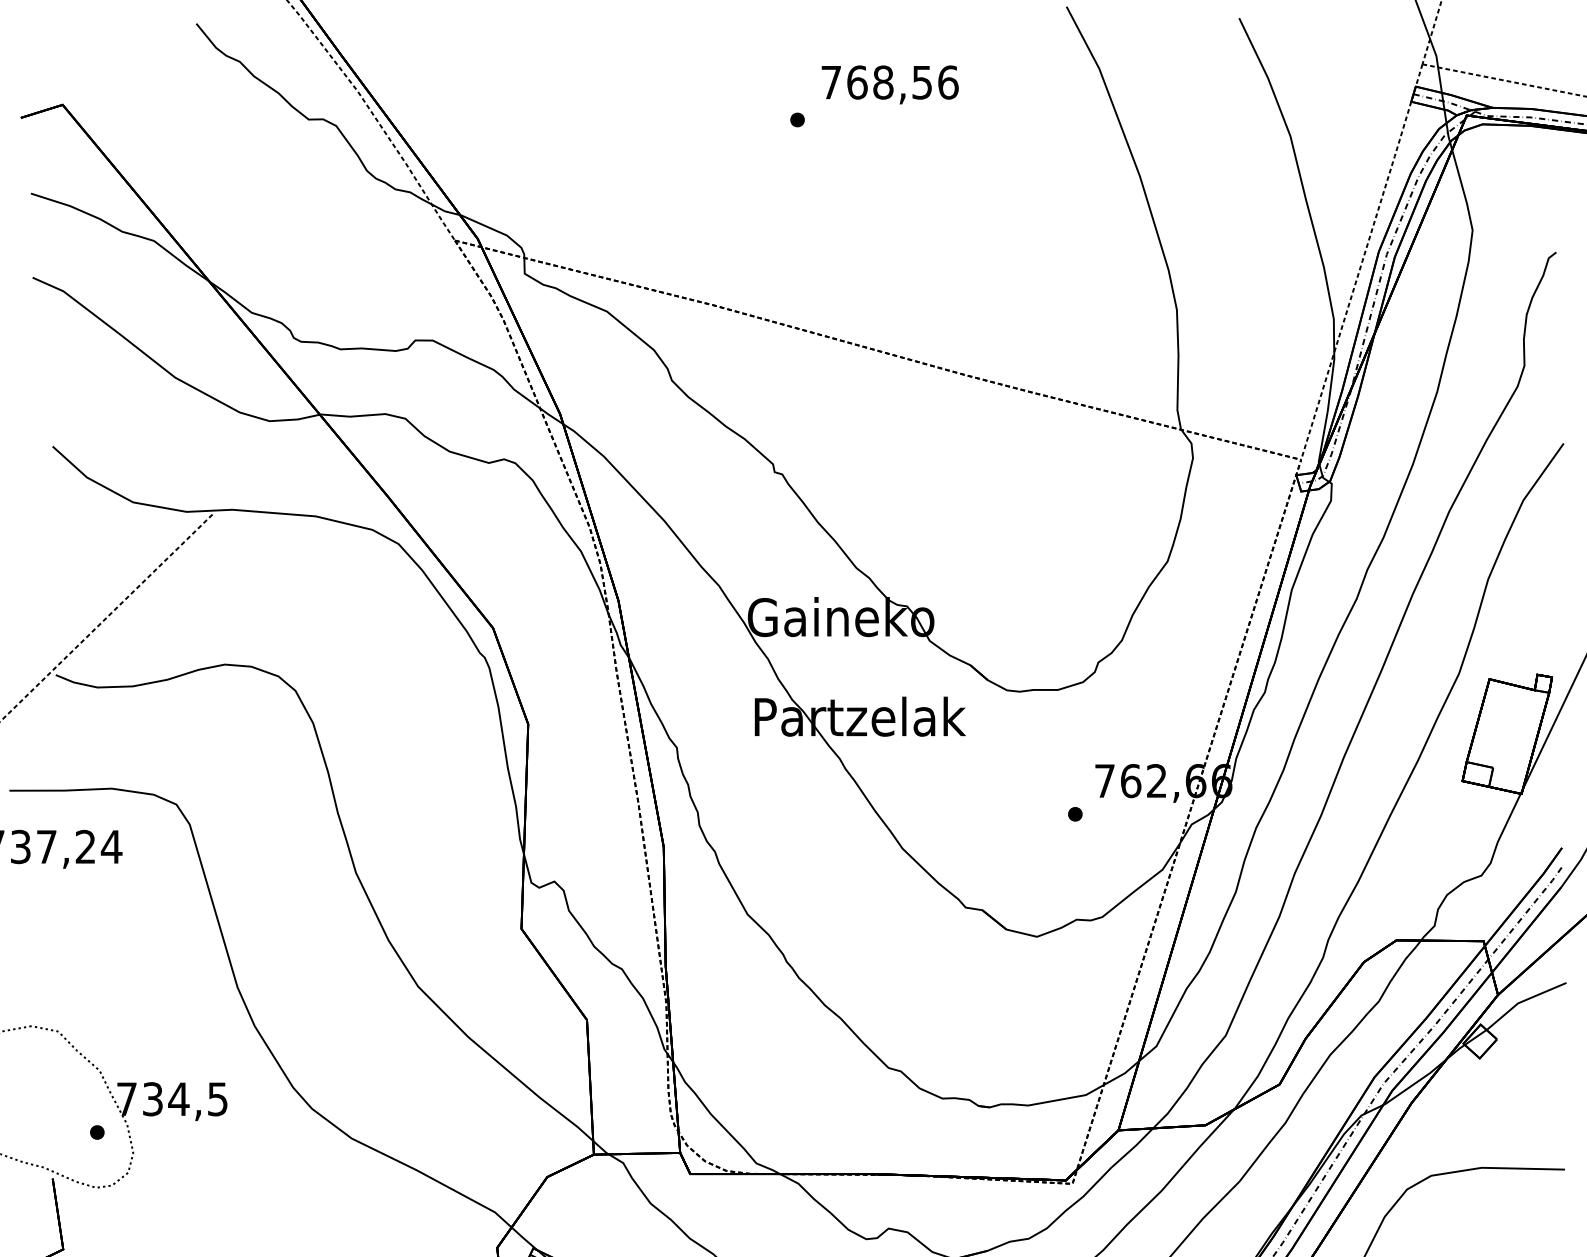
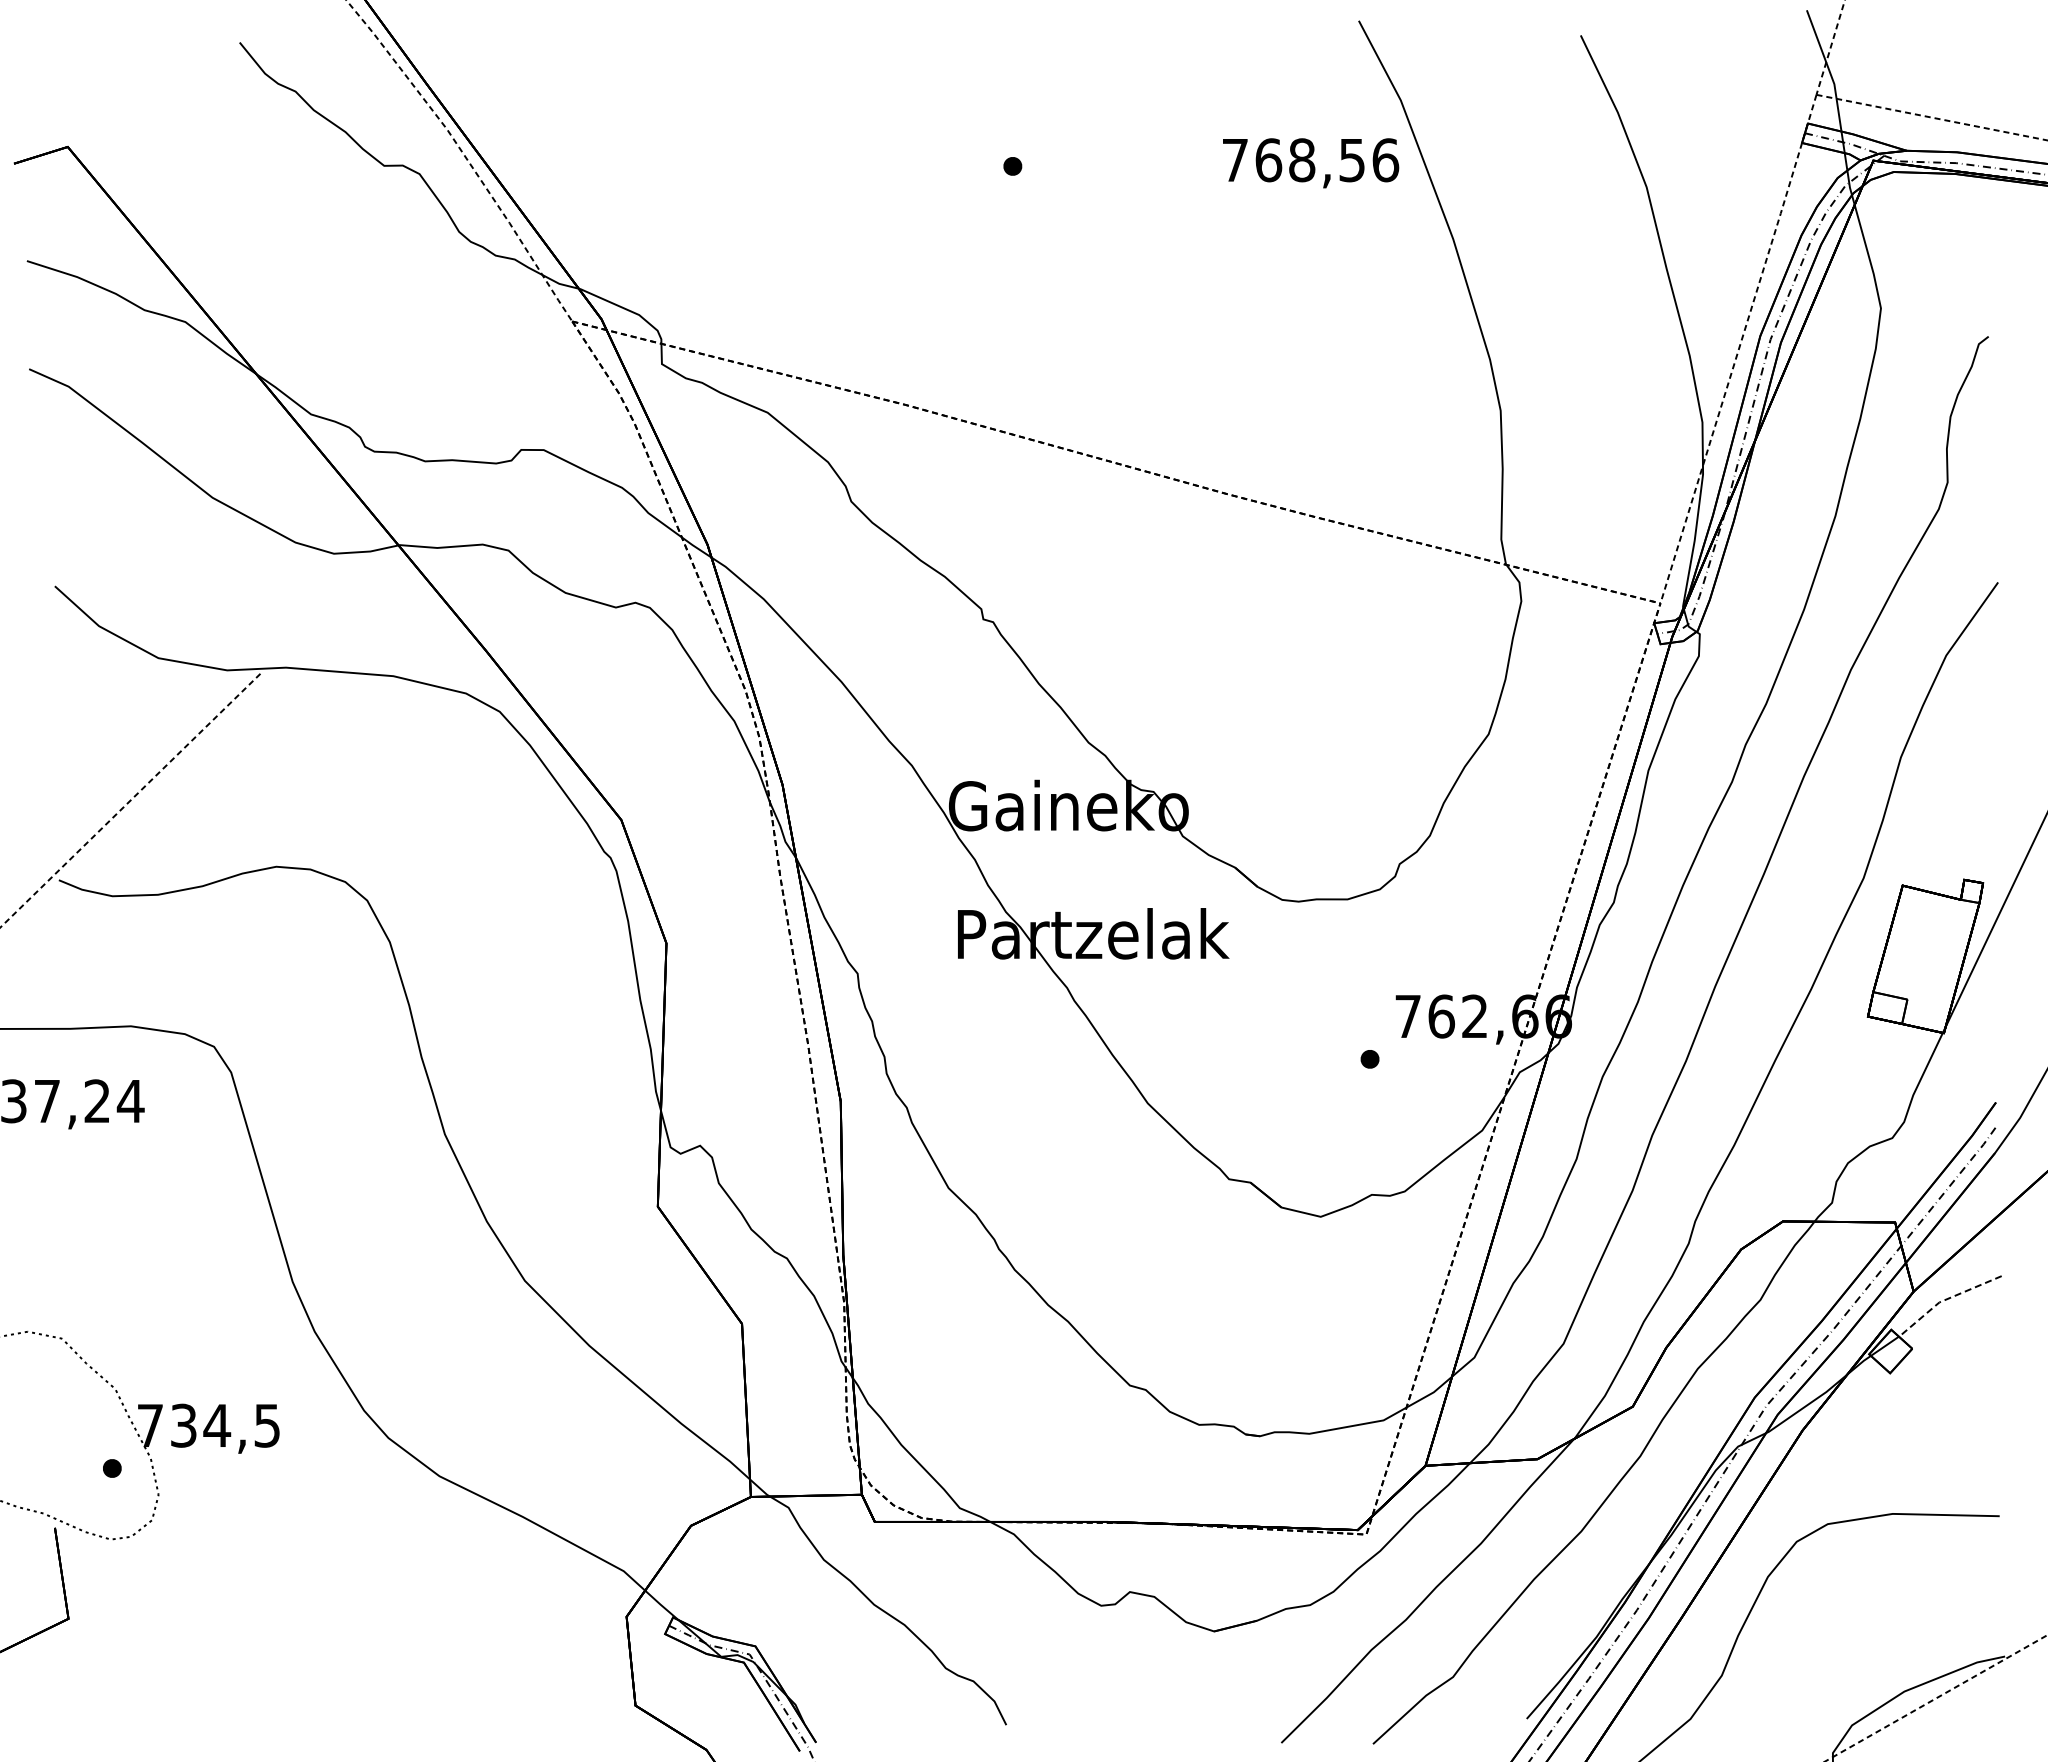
text: (890, 85) -> (1311, 163), moved
line: (1522, 1001) -> (1944, 1300), solid -> dashed

